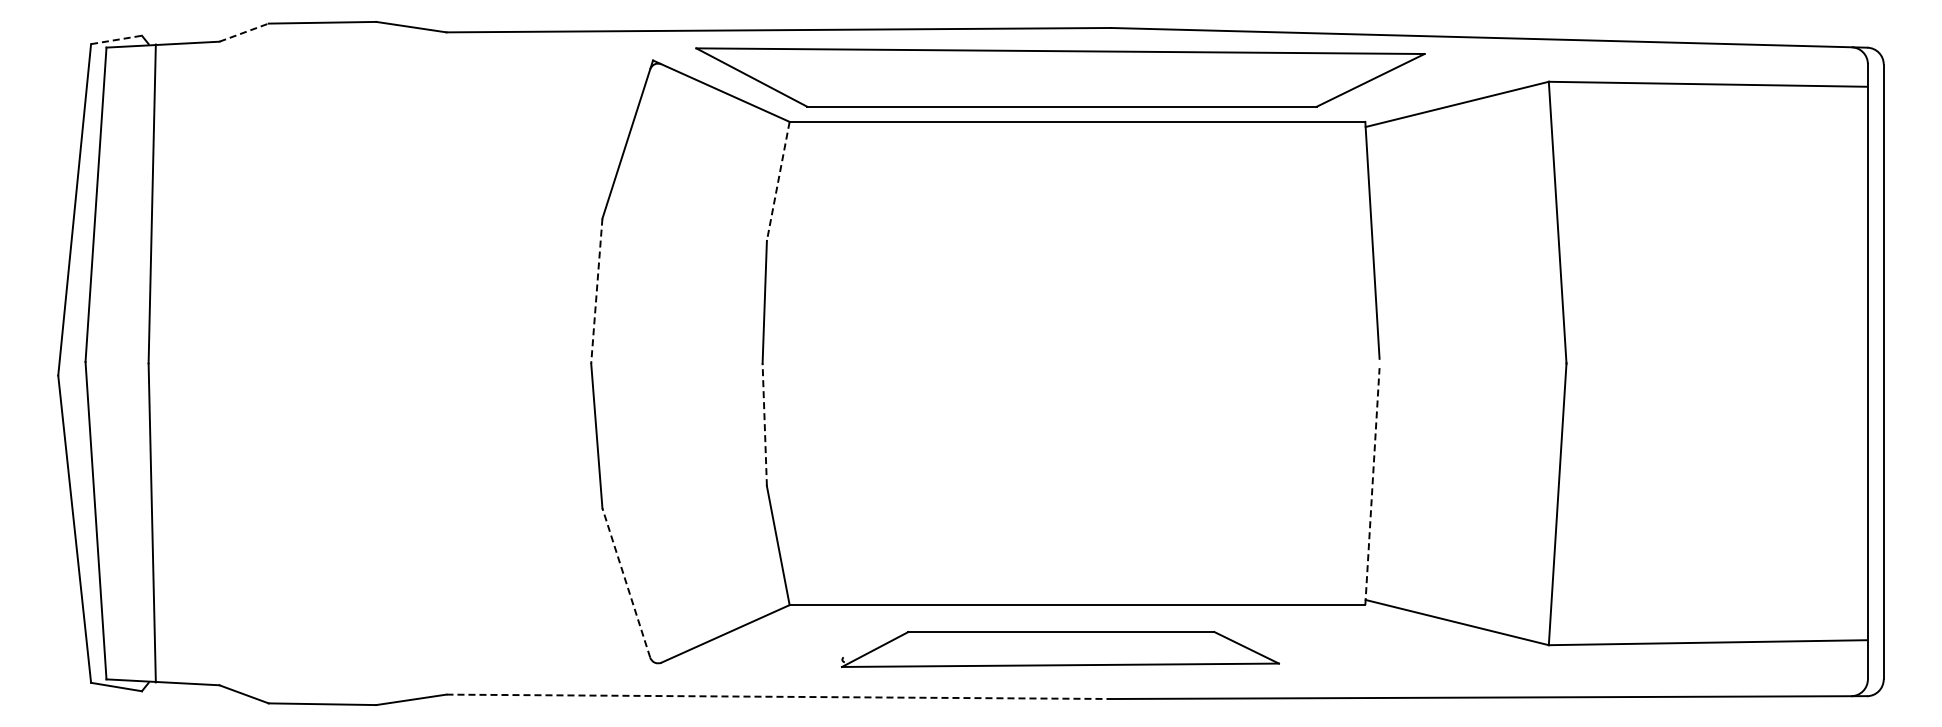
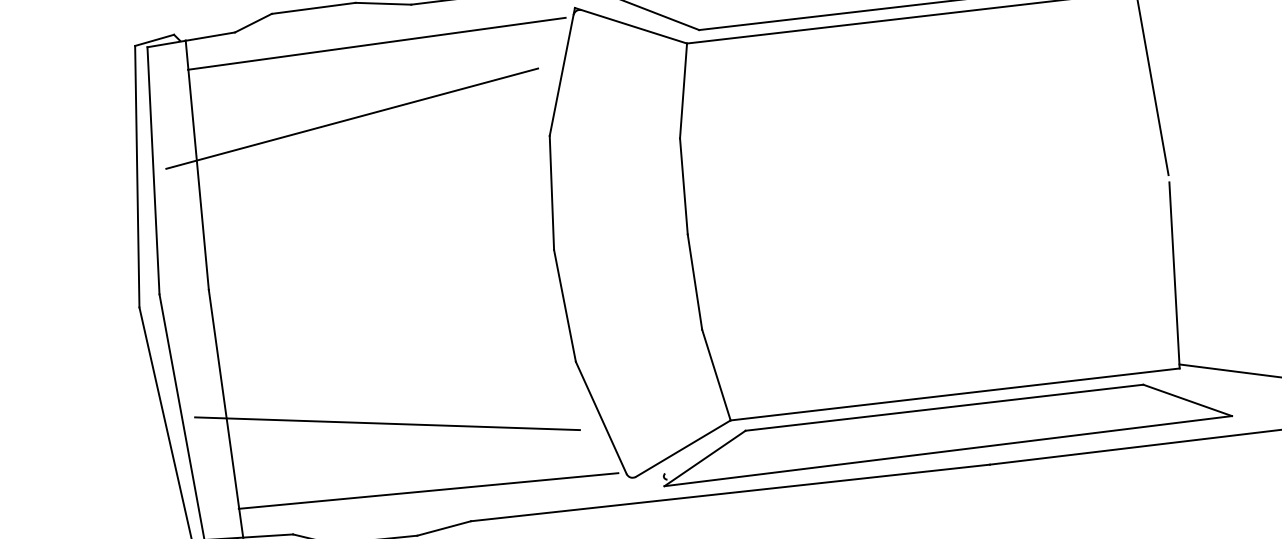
line: (244, 32) -> (253, 23), dashed -> solid
line: (116, 39) -> (154, 40), dashed -> solid
line: (396, 76) -> (376, 43), added
line: (354, 167) -> (351, 118), added
line: (778, 181) -> (683, 91), dashed -> solid
line: (596, 291) -> (551, 193), dashed -> solid
line: (764, 424) -> (694, 281), dashed -> solid
line: (1372, 486) -> (1174, 275), dashed -> solid
line: (354, 558) -> (387, 423), added
line: (626, 582) -> (601, 417), dashed -> solid
line: (396, 649) -> (427, 490), added
part: (1060, 649) -> (945, 430), size x1.67
line: (779, 696) -> (730, 492), dashed -> solid

